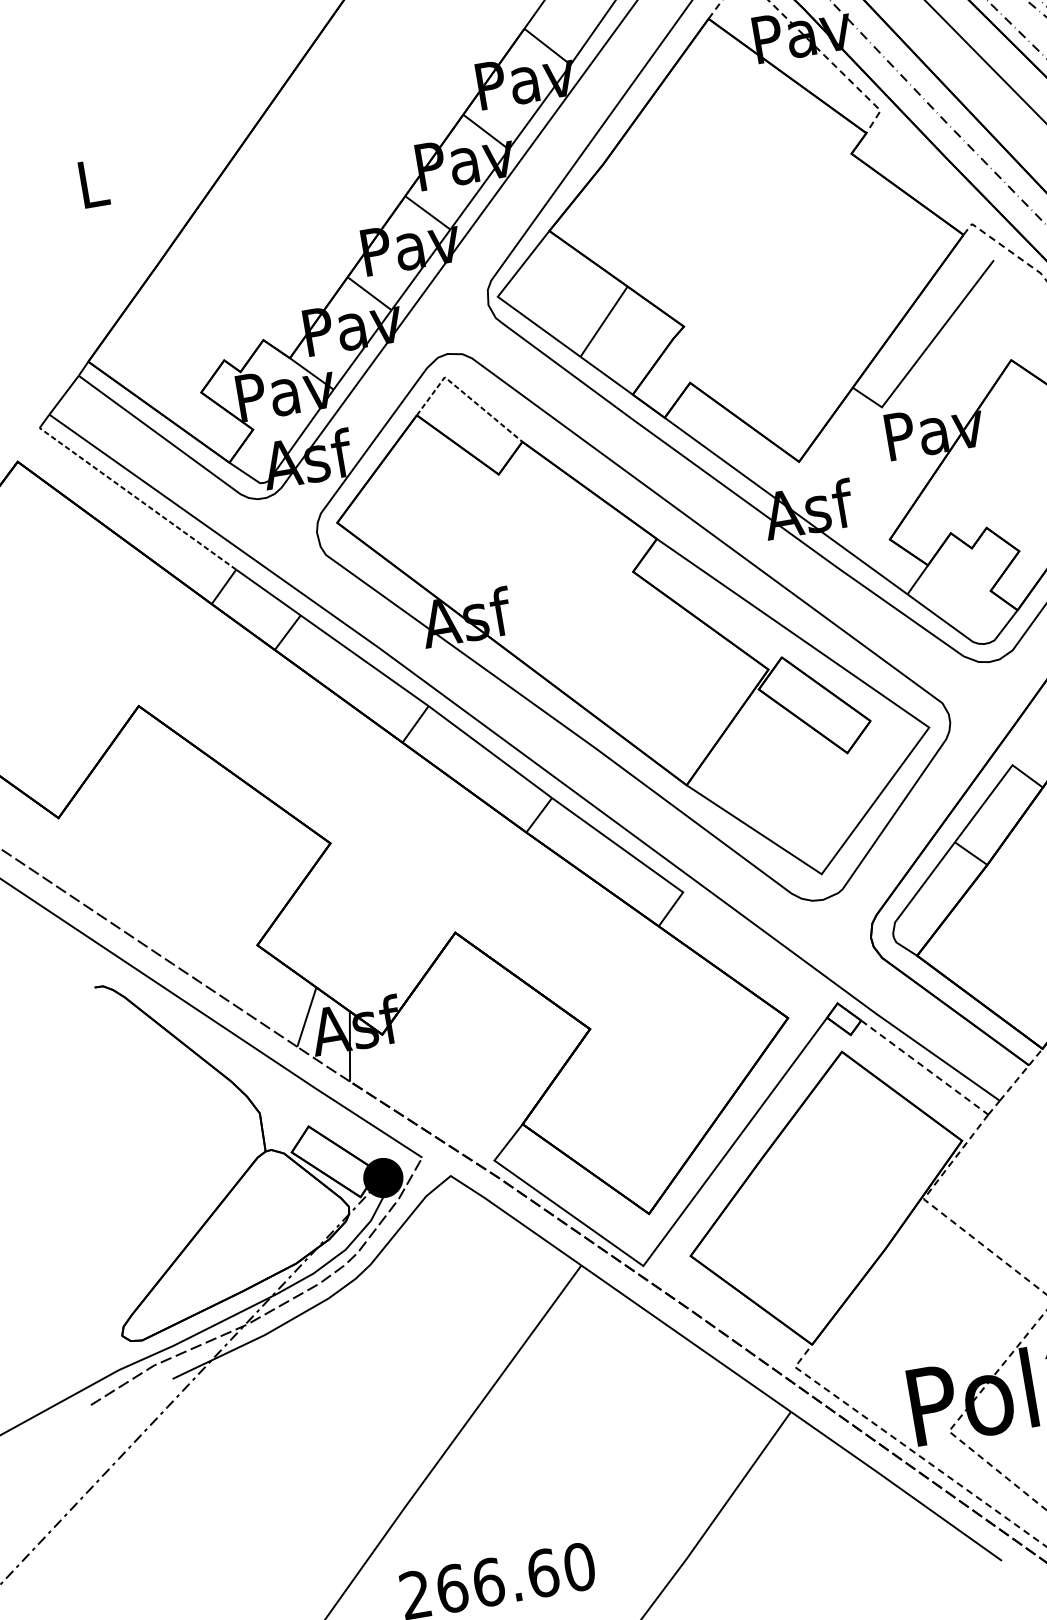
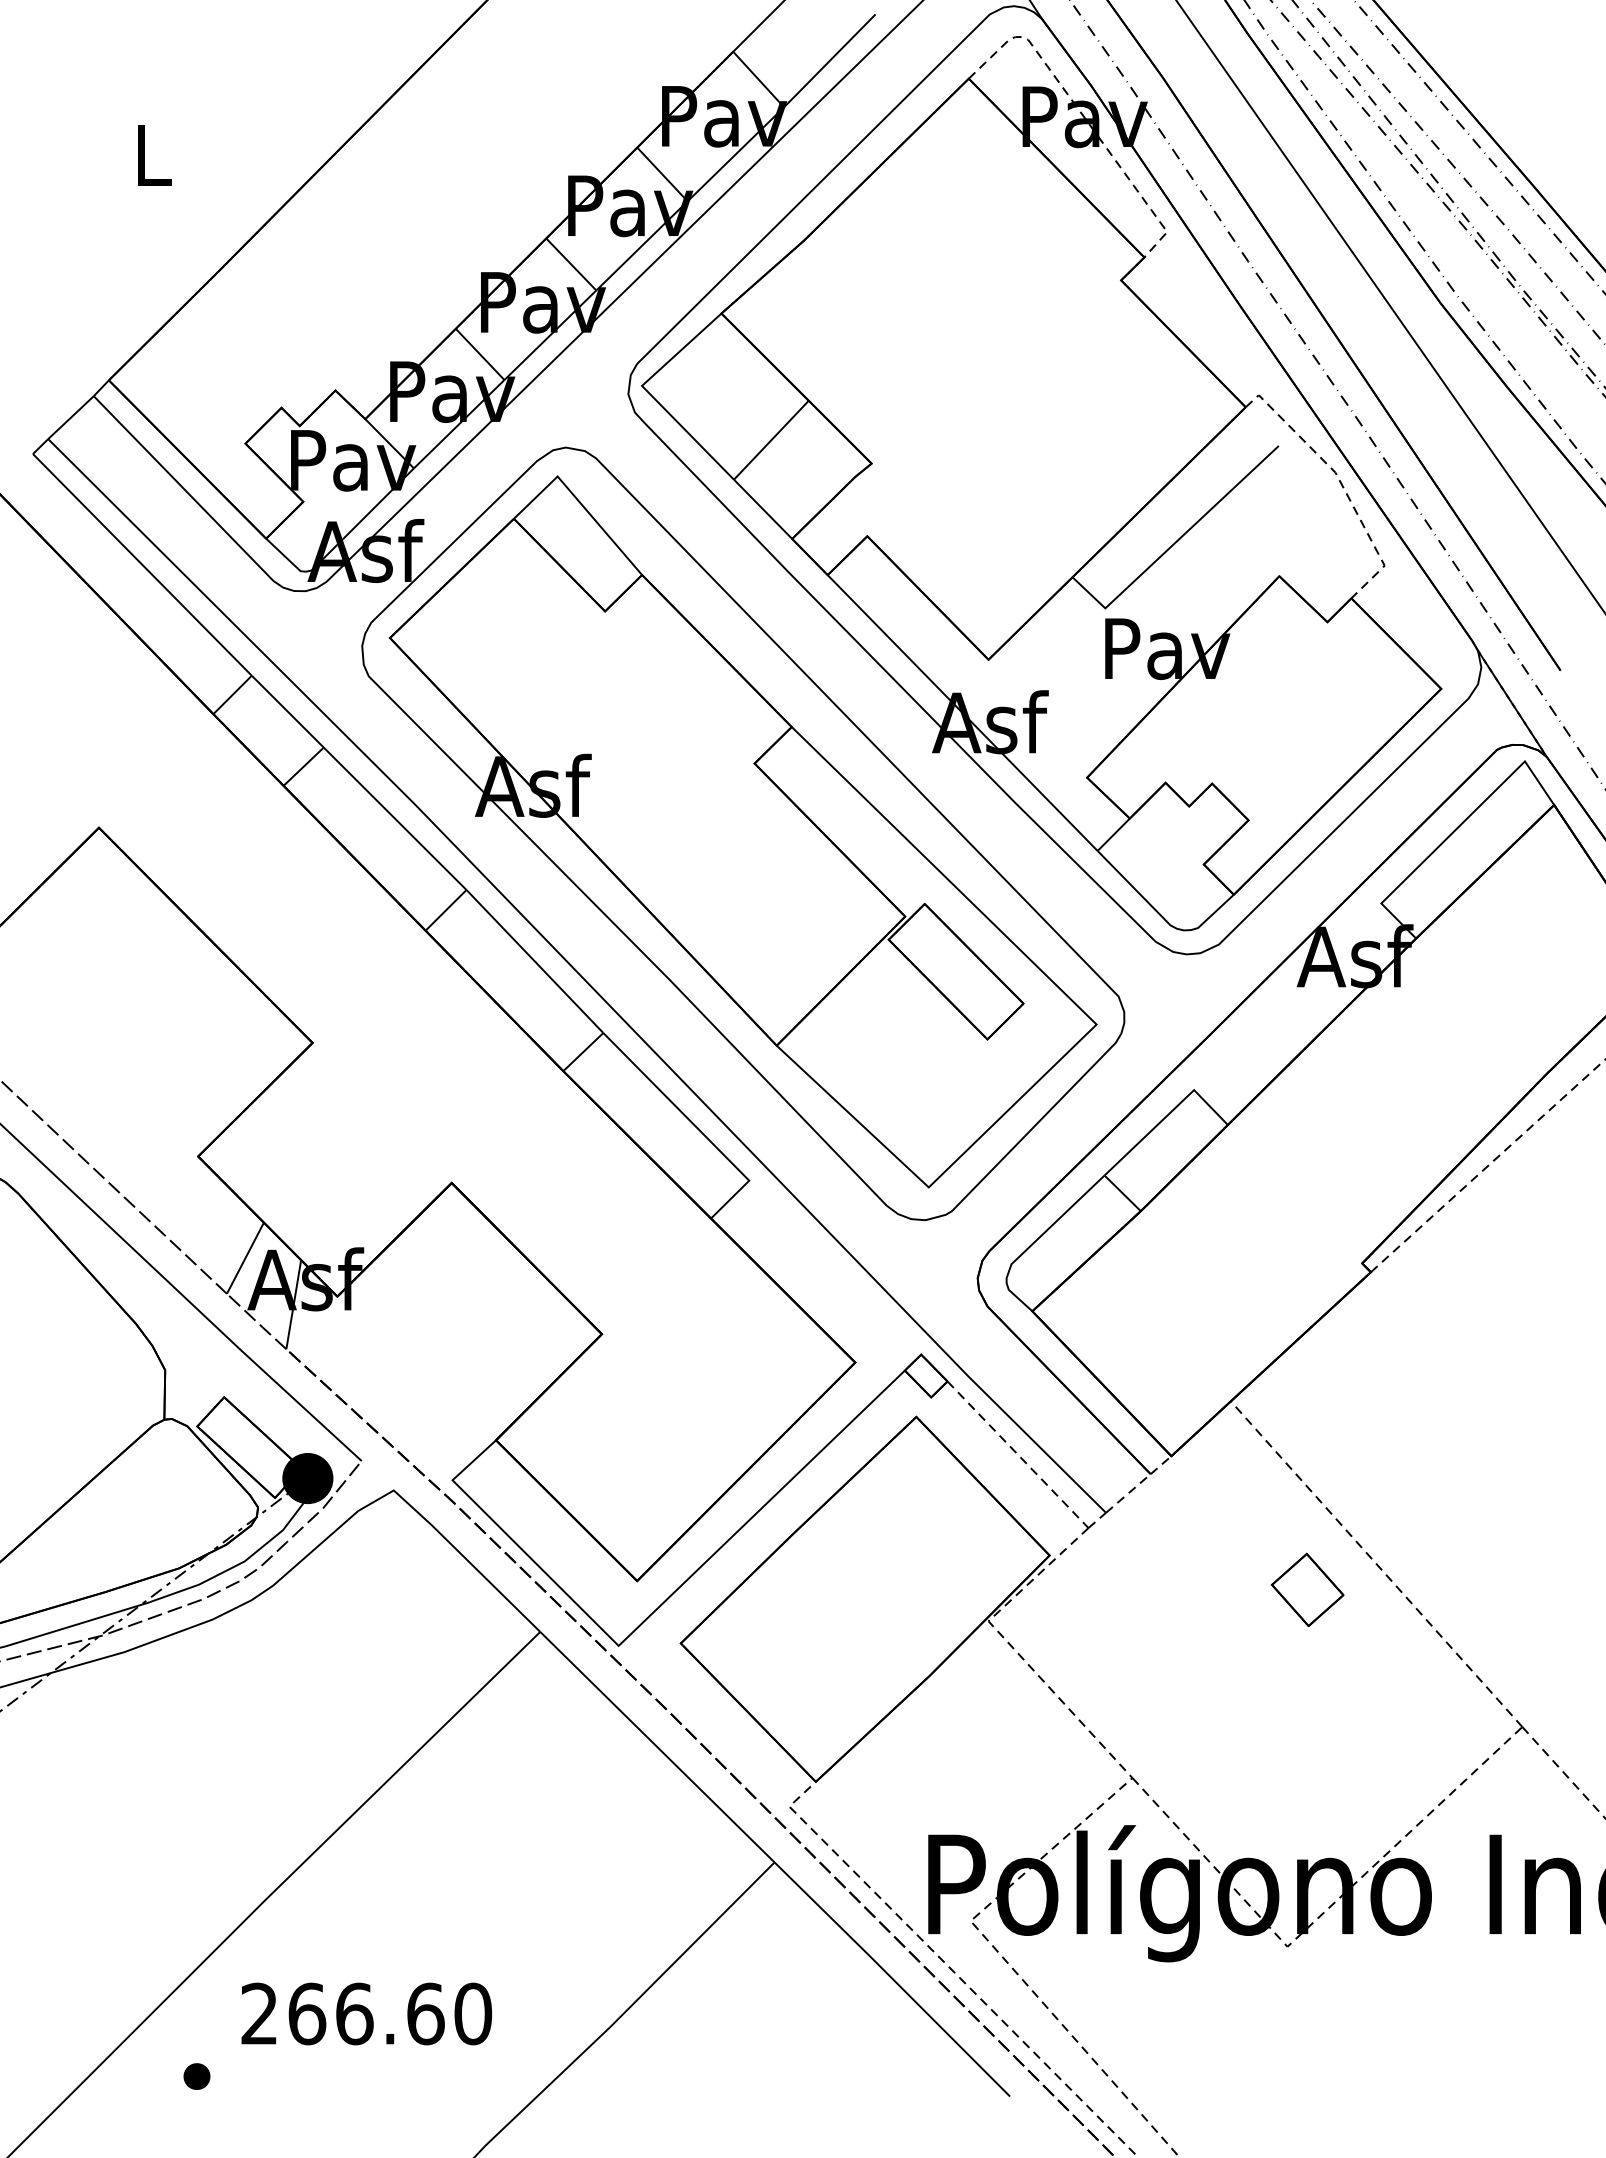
line: (465, 394) -> (579, 502), dashed -> solid
line: (137, 498) -> (142, 564), dashed -> solid

